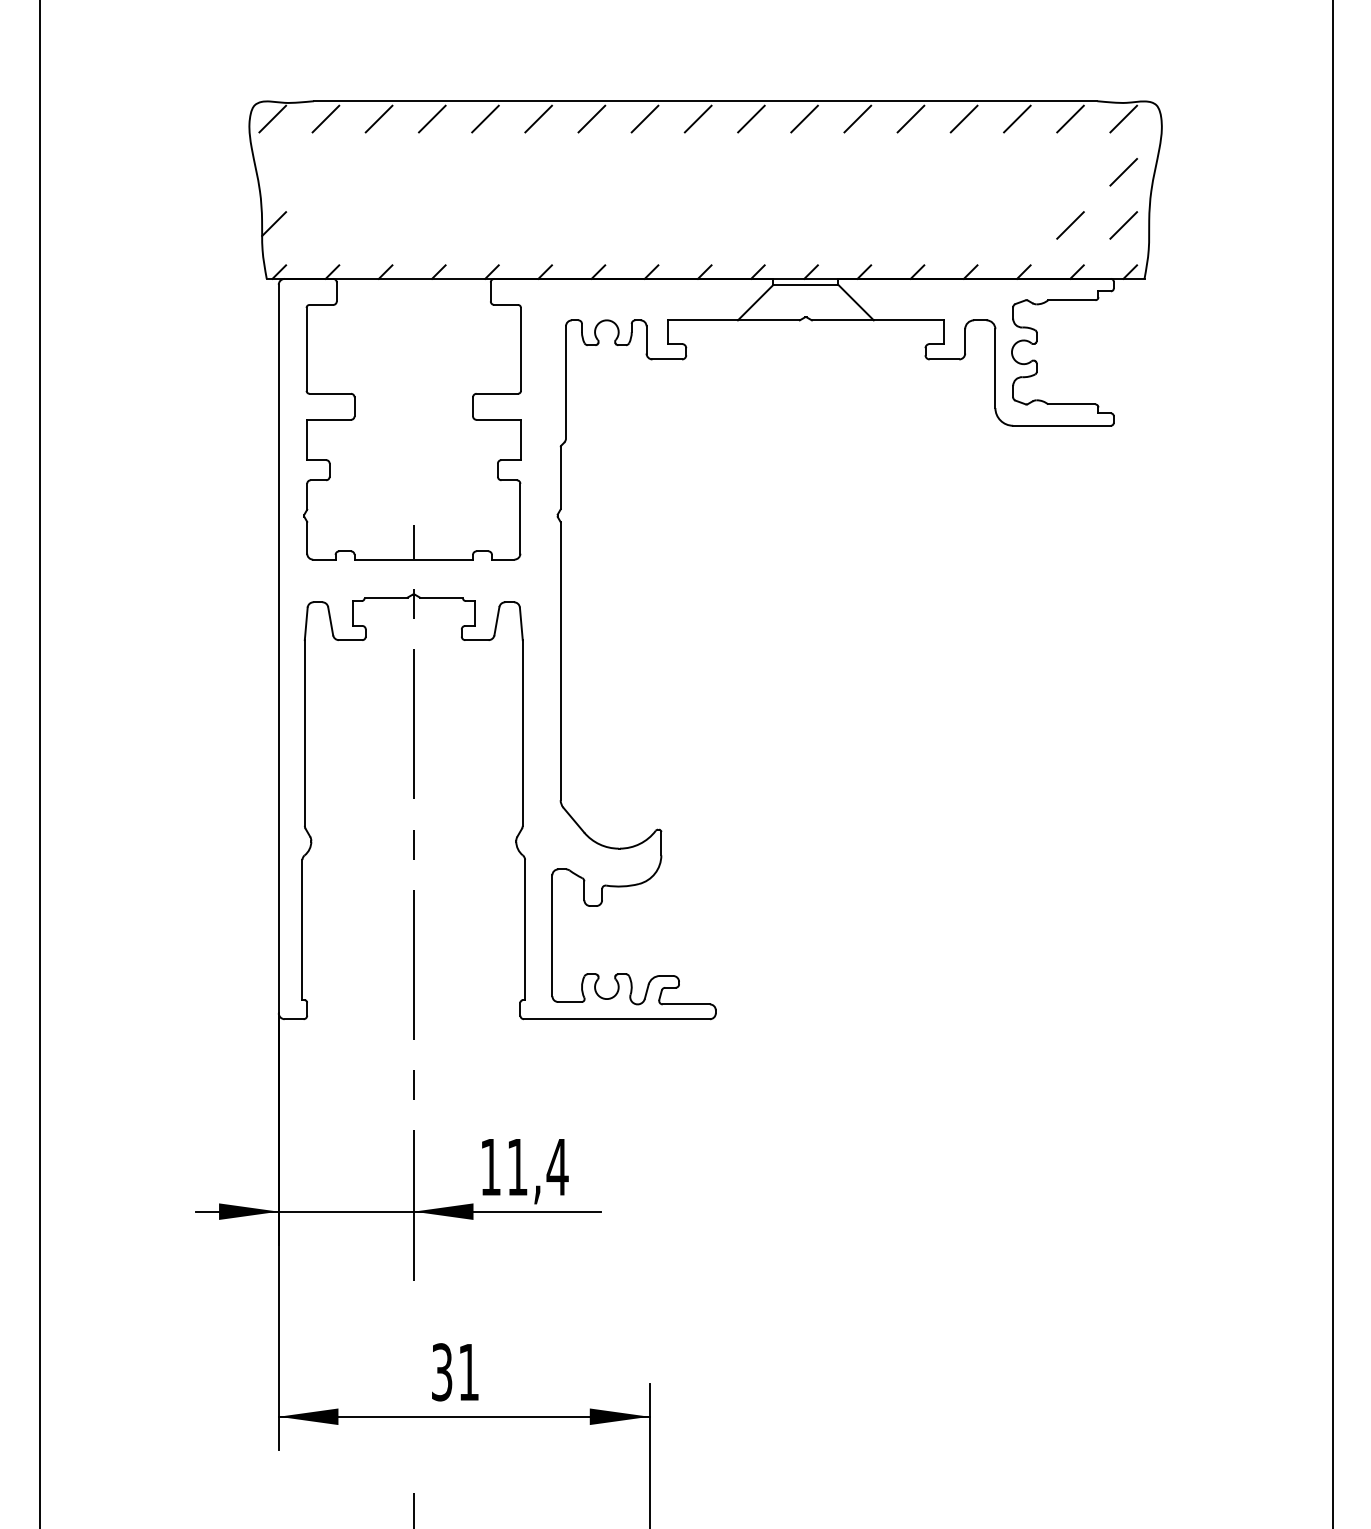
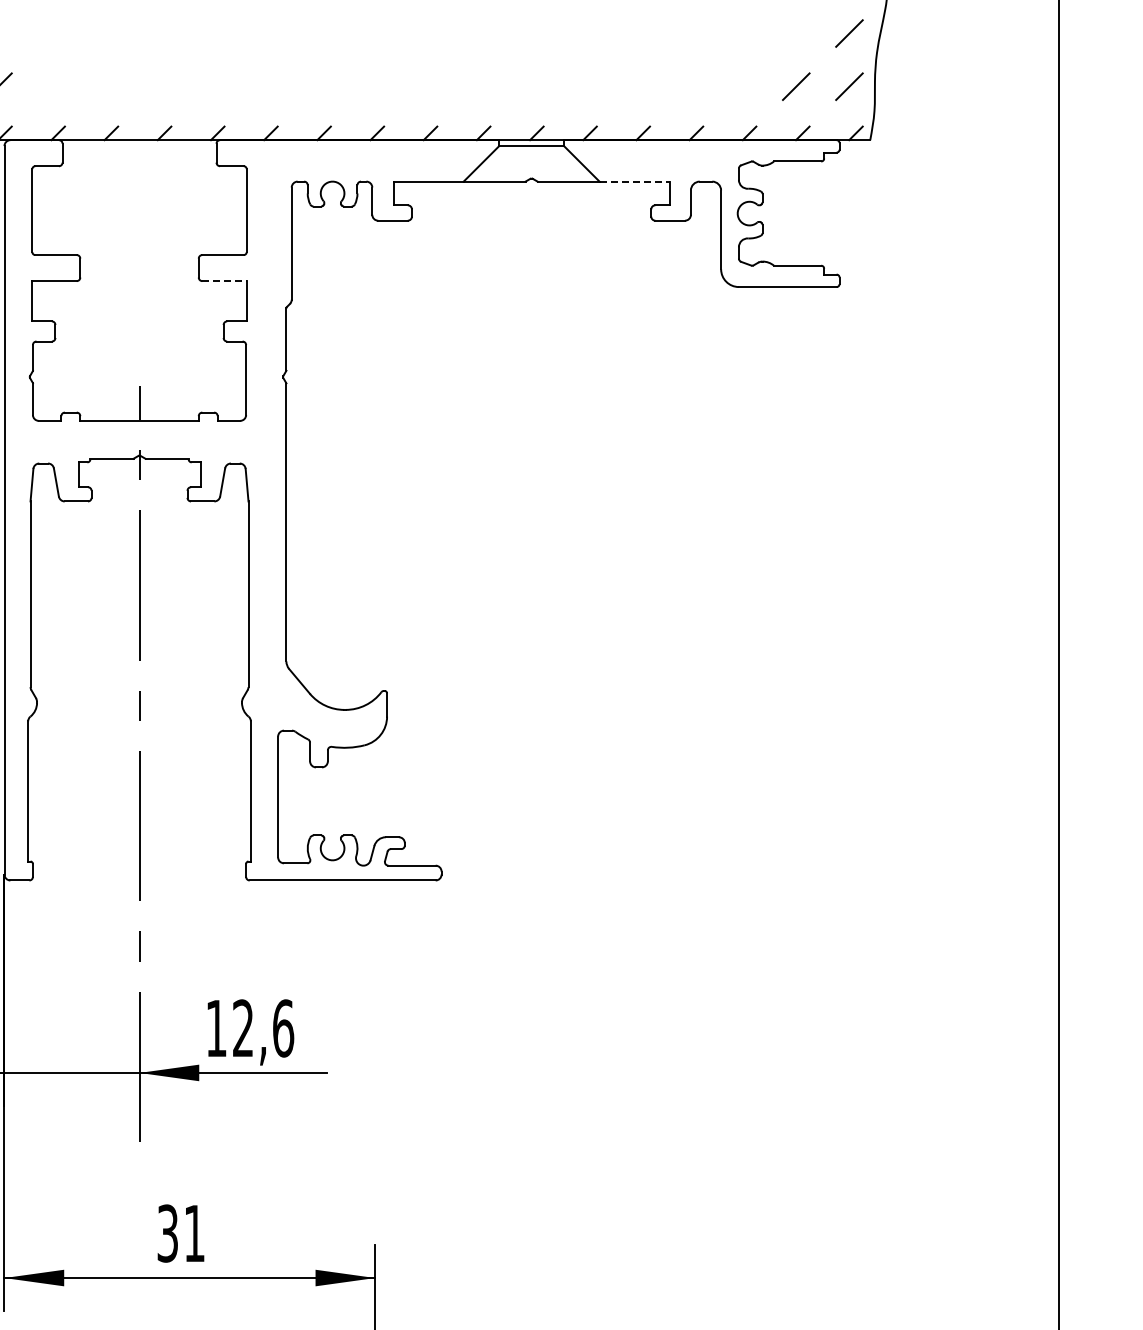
line: (909, 320) -> (635, 181), solid -> dashed
line: (499, 419) -> (225, 280), solid -> dashed
text: (537, 1167) -> (263, 1028), 11,4 -> 12,6

